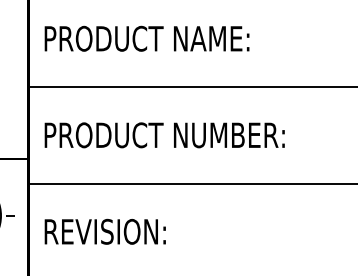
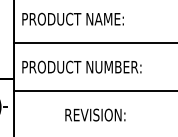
text: (105, 230) -> (95, 114), moved

